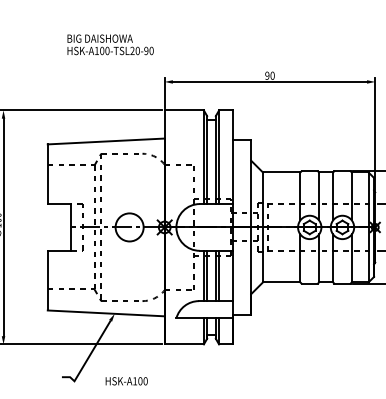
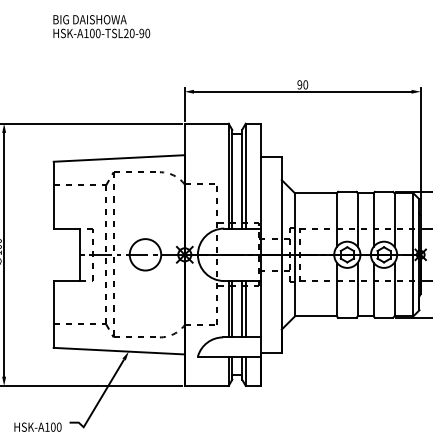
text: (110, 44) -> (101, 26), moved
text: (126, 381) -> (37, 427), moved

